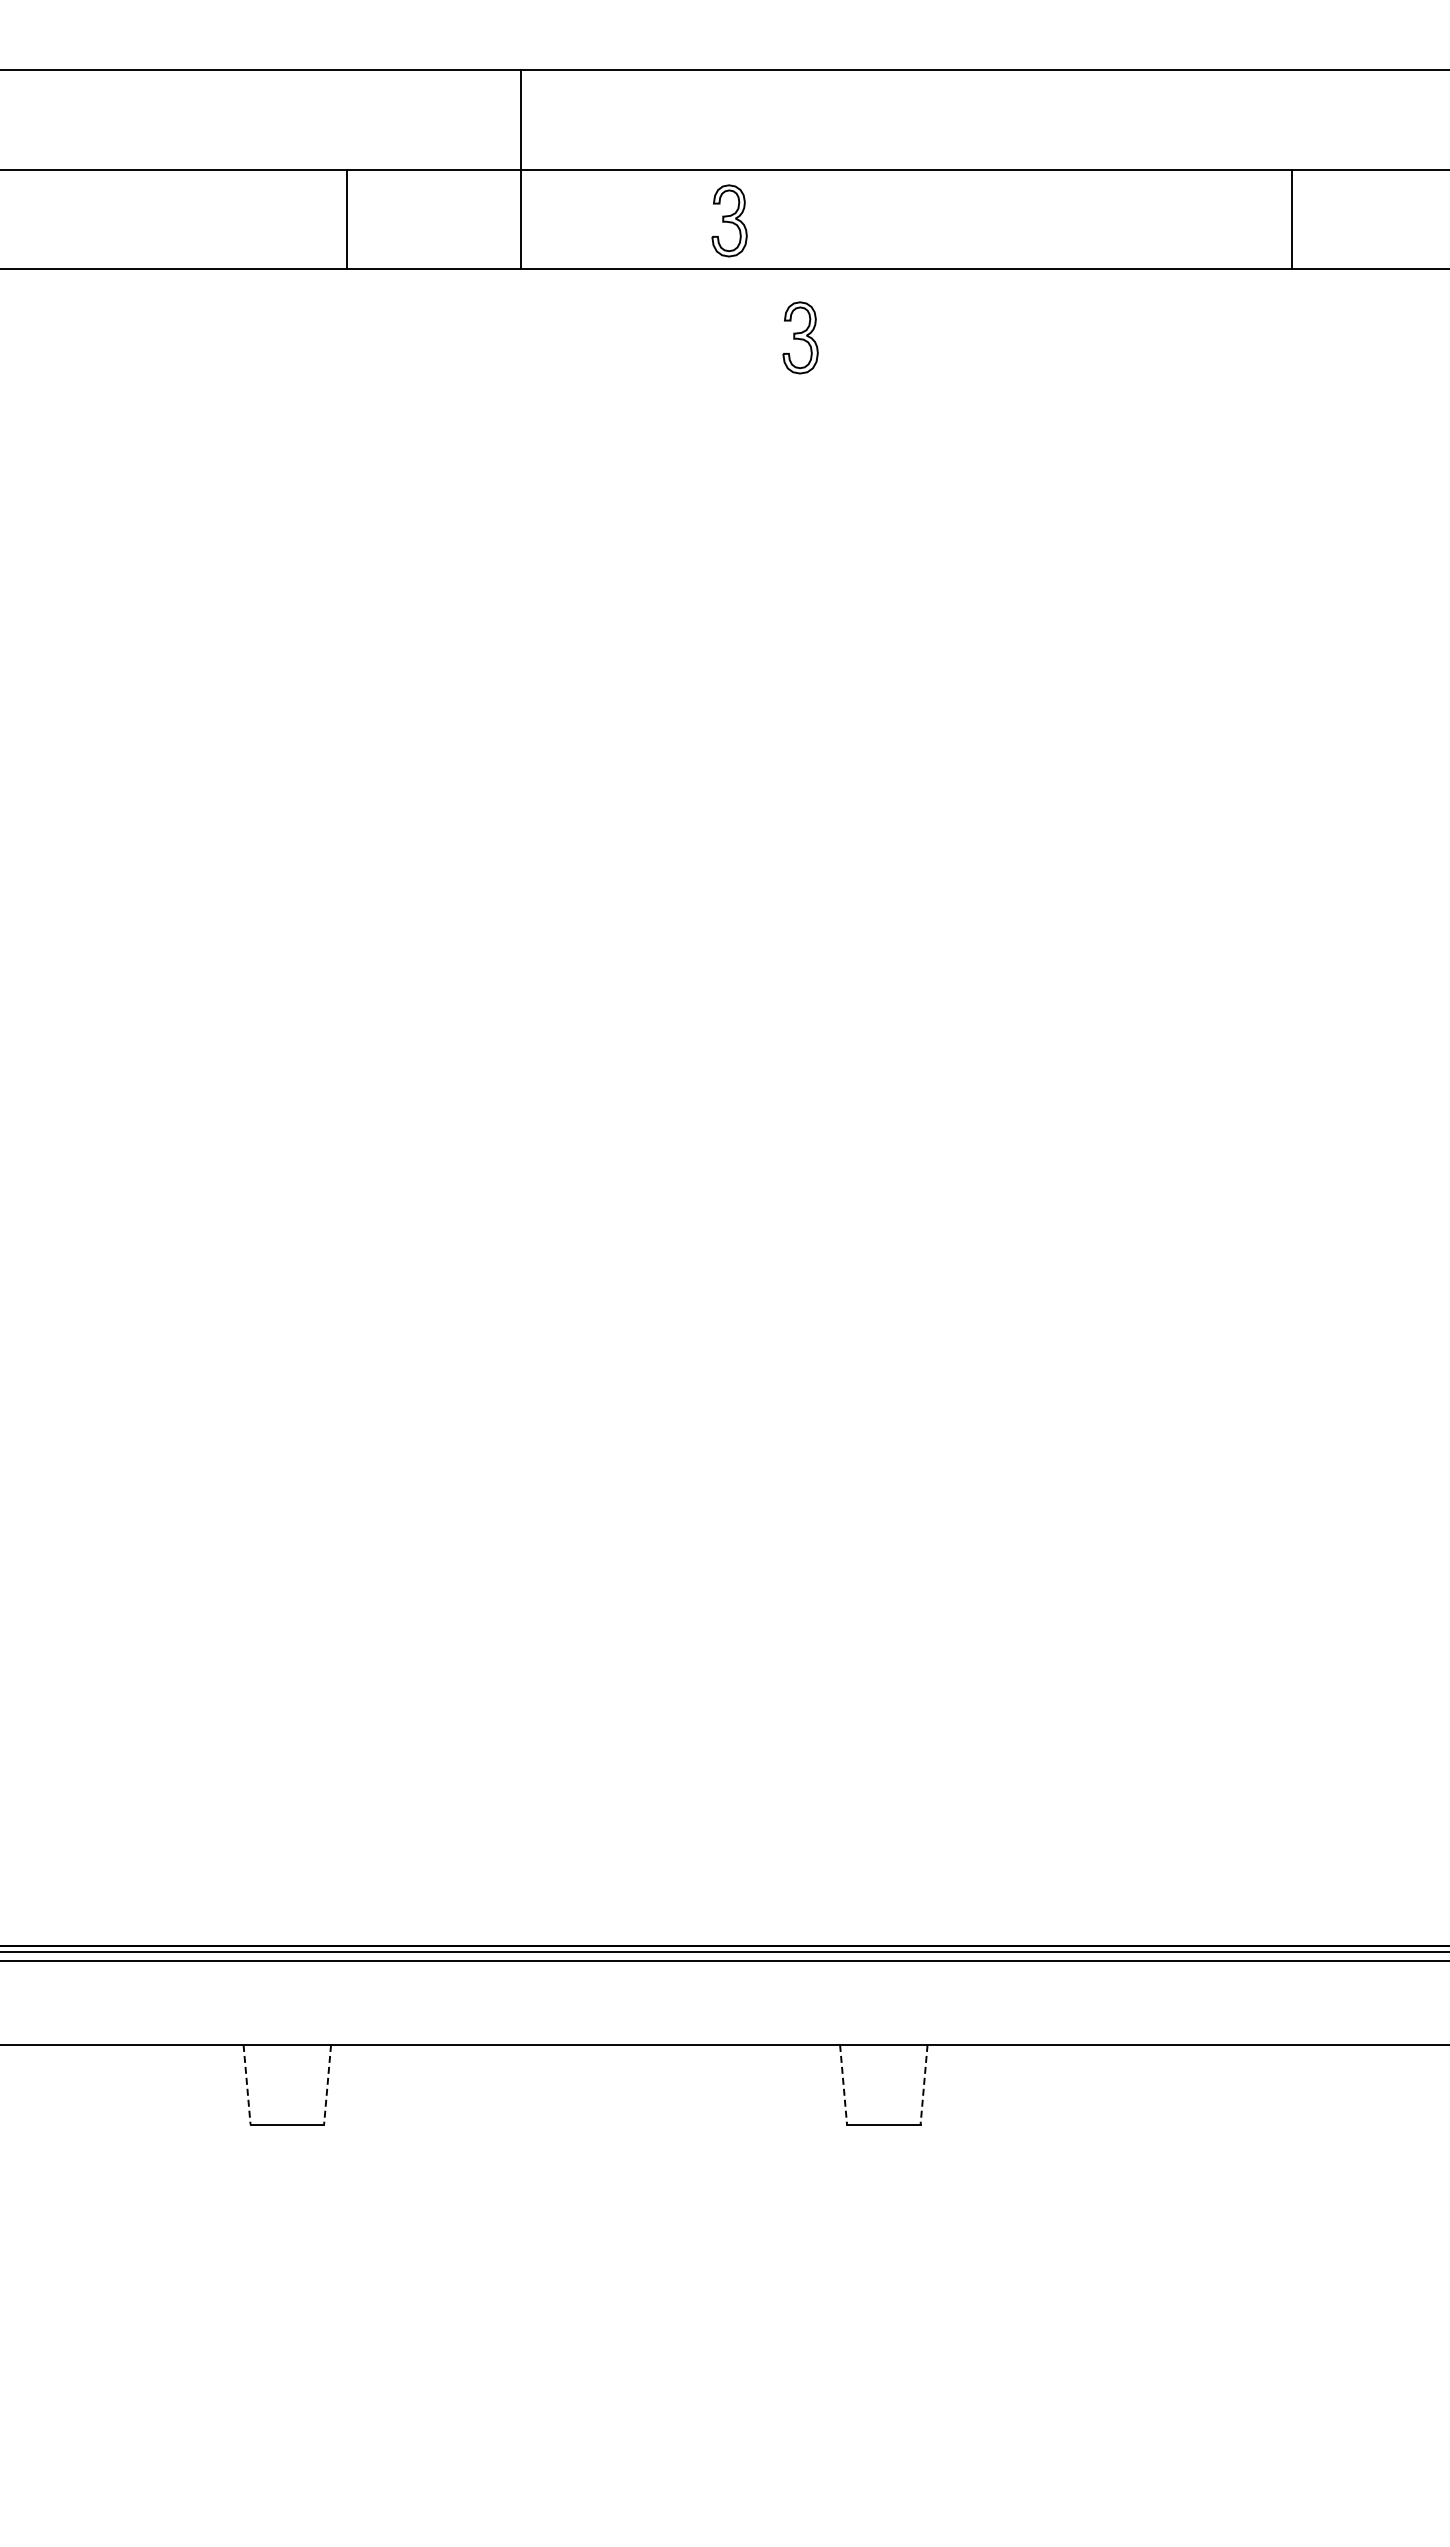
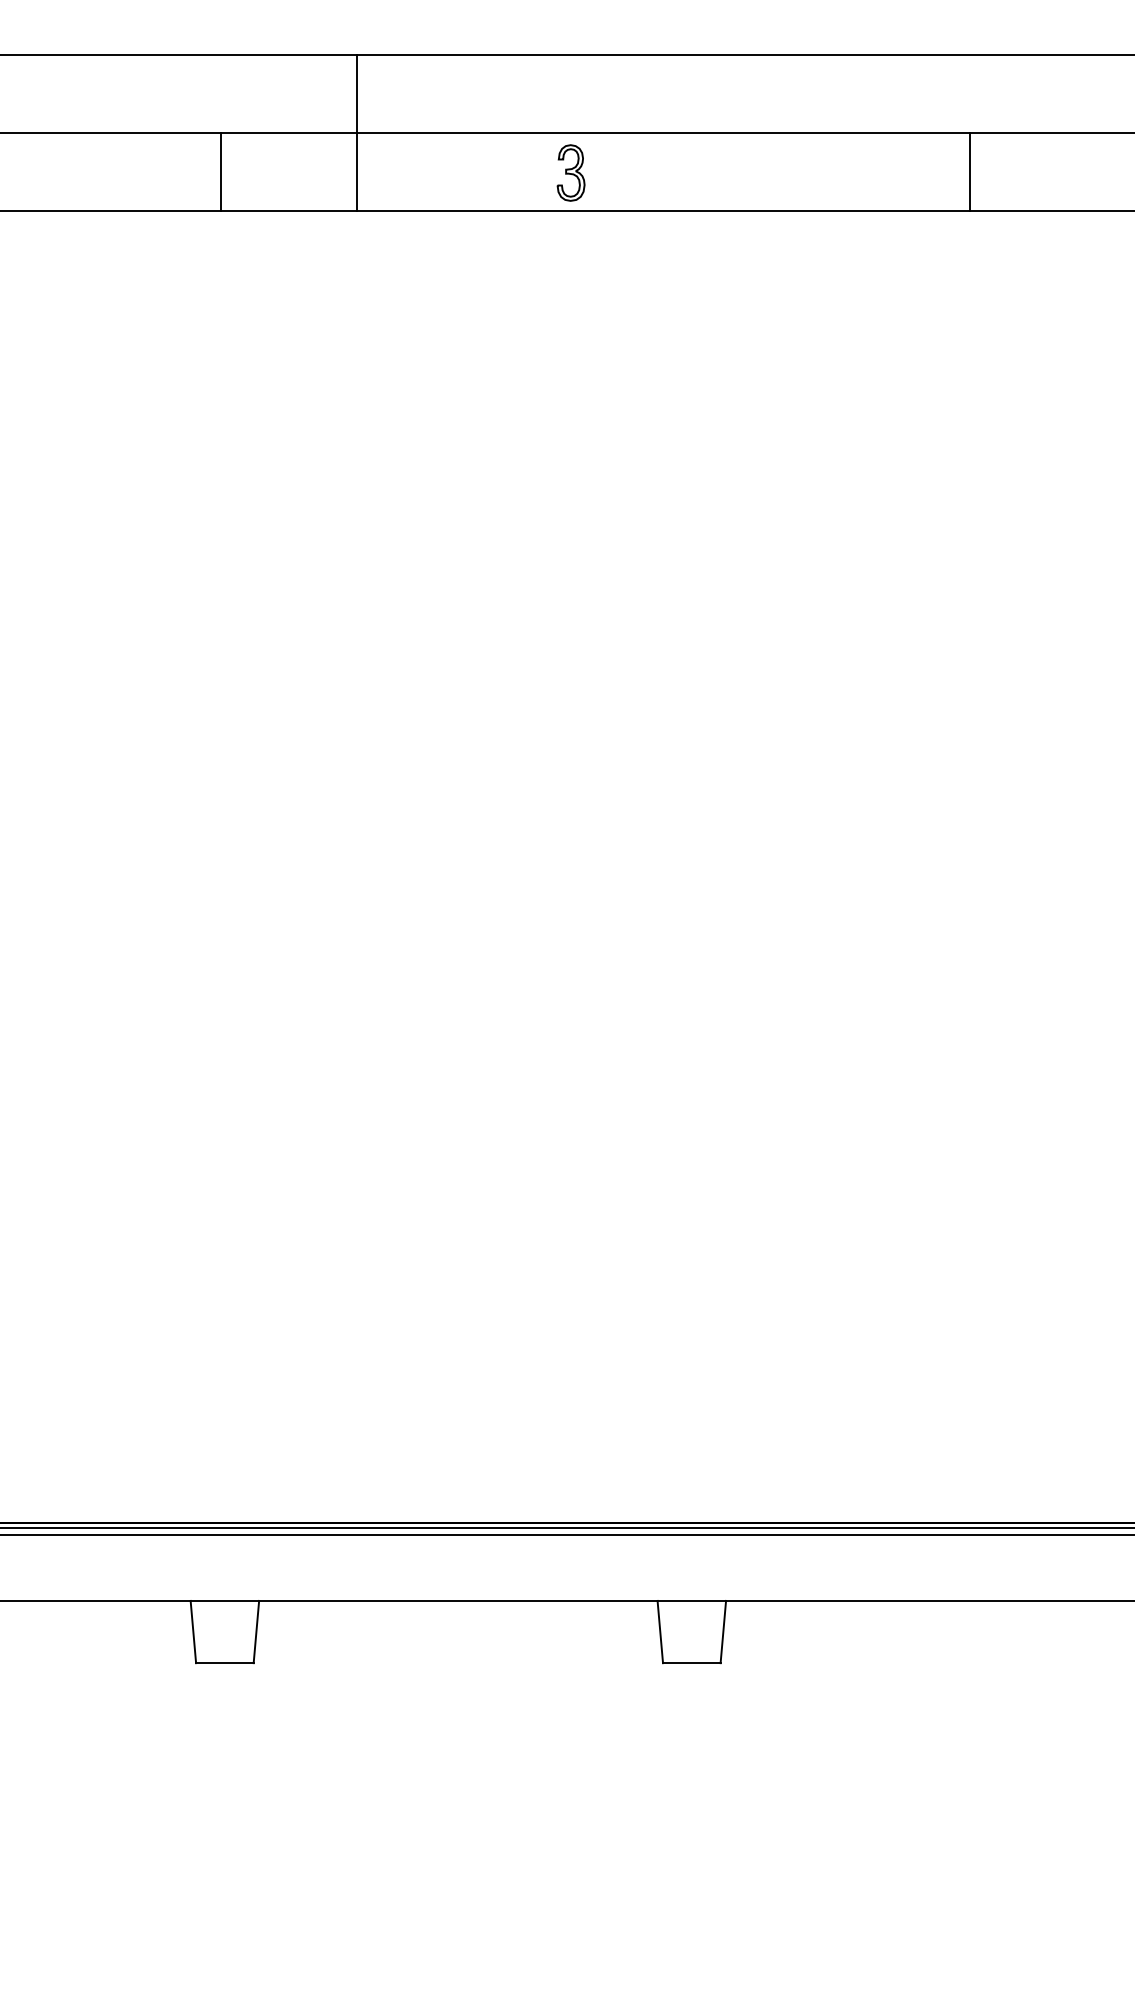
line: (520, 169) -> (357, 132), moved
line: (346, 219) -> (221, 171), moved
line: (1292, 219) -> (970, 171), moved
part: (800, 337) -> (626, 264), removed
line: (247, 2084) -> (193, 1631), dashed -> solid
line: (327, 2084) -> (256, 1631), dashed -> solid
line: (843, 2084) -> (660, 1631), dashed -> solid
line: (924, 2084) -> (723, 1631), dashed -> solid

